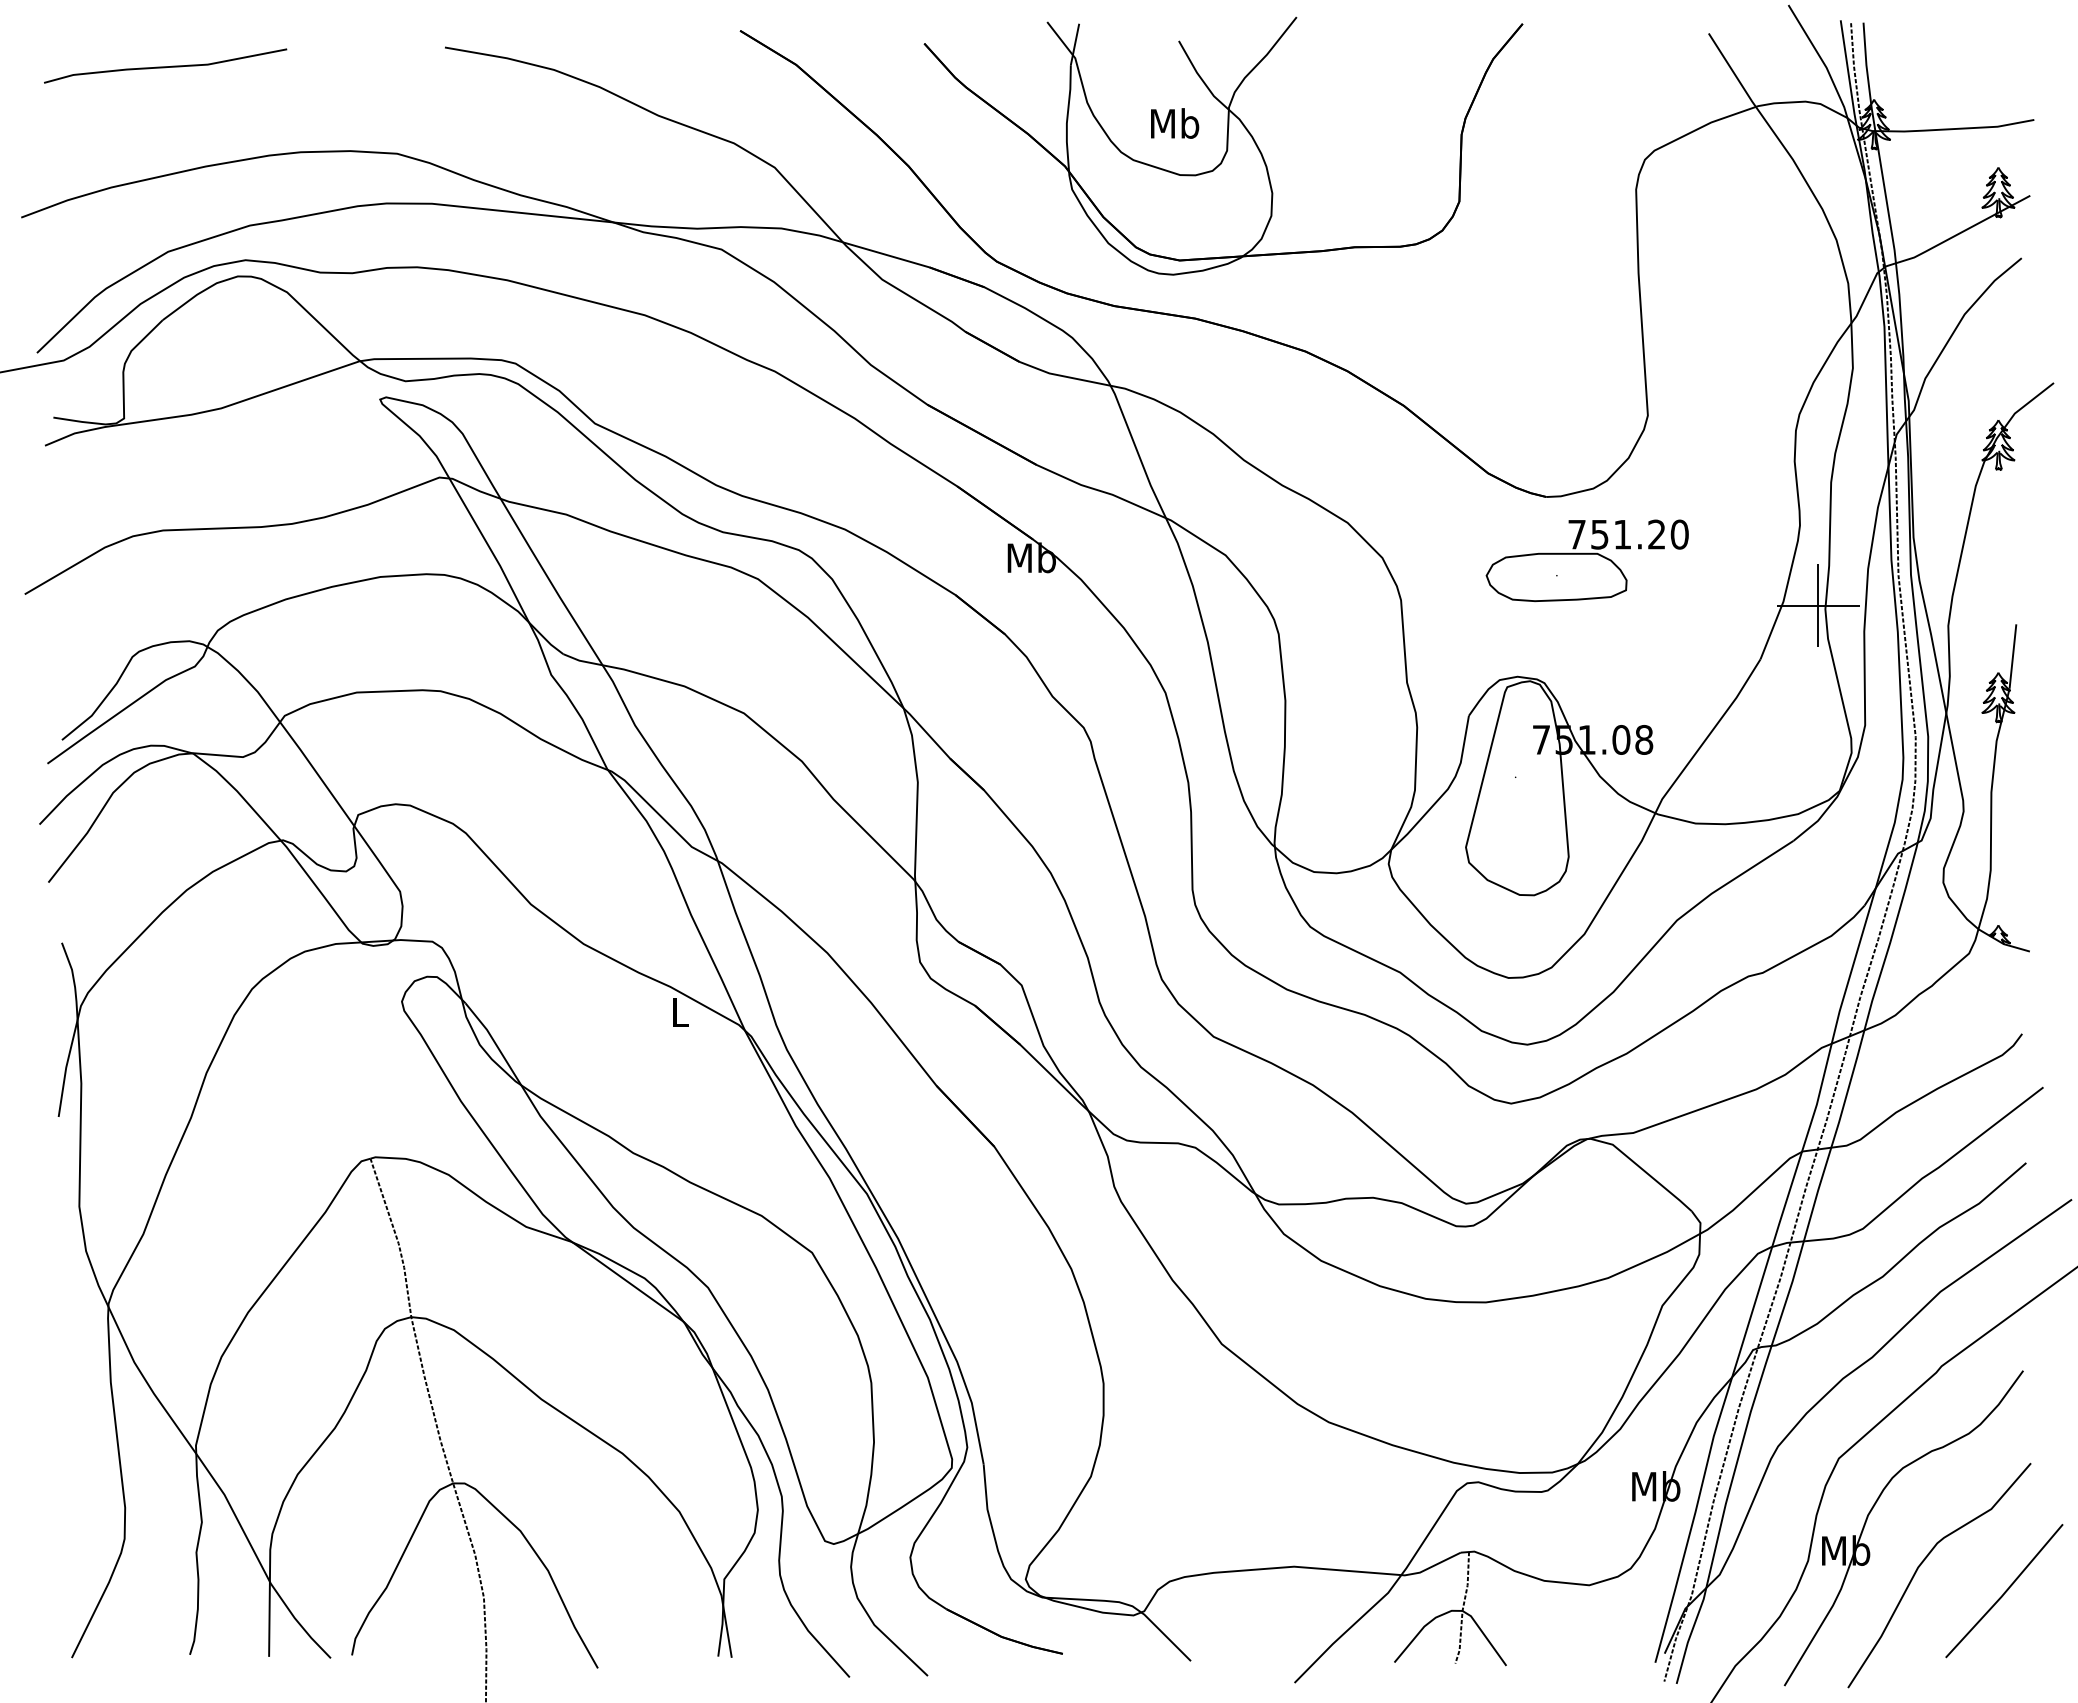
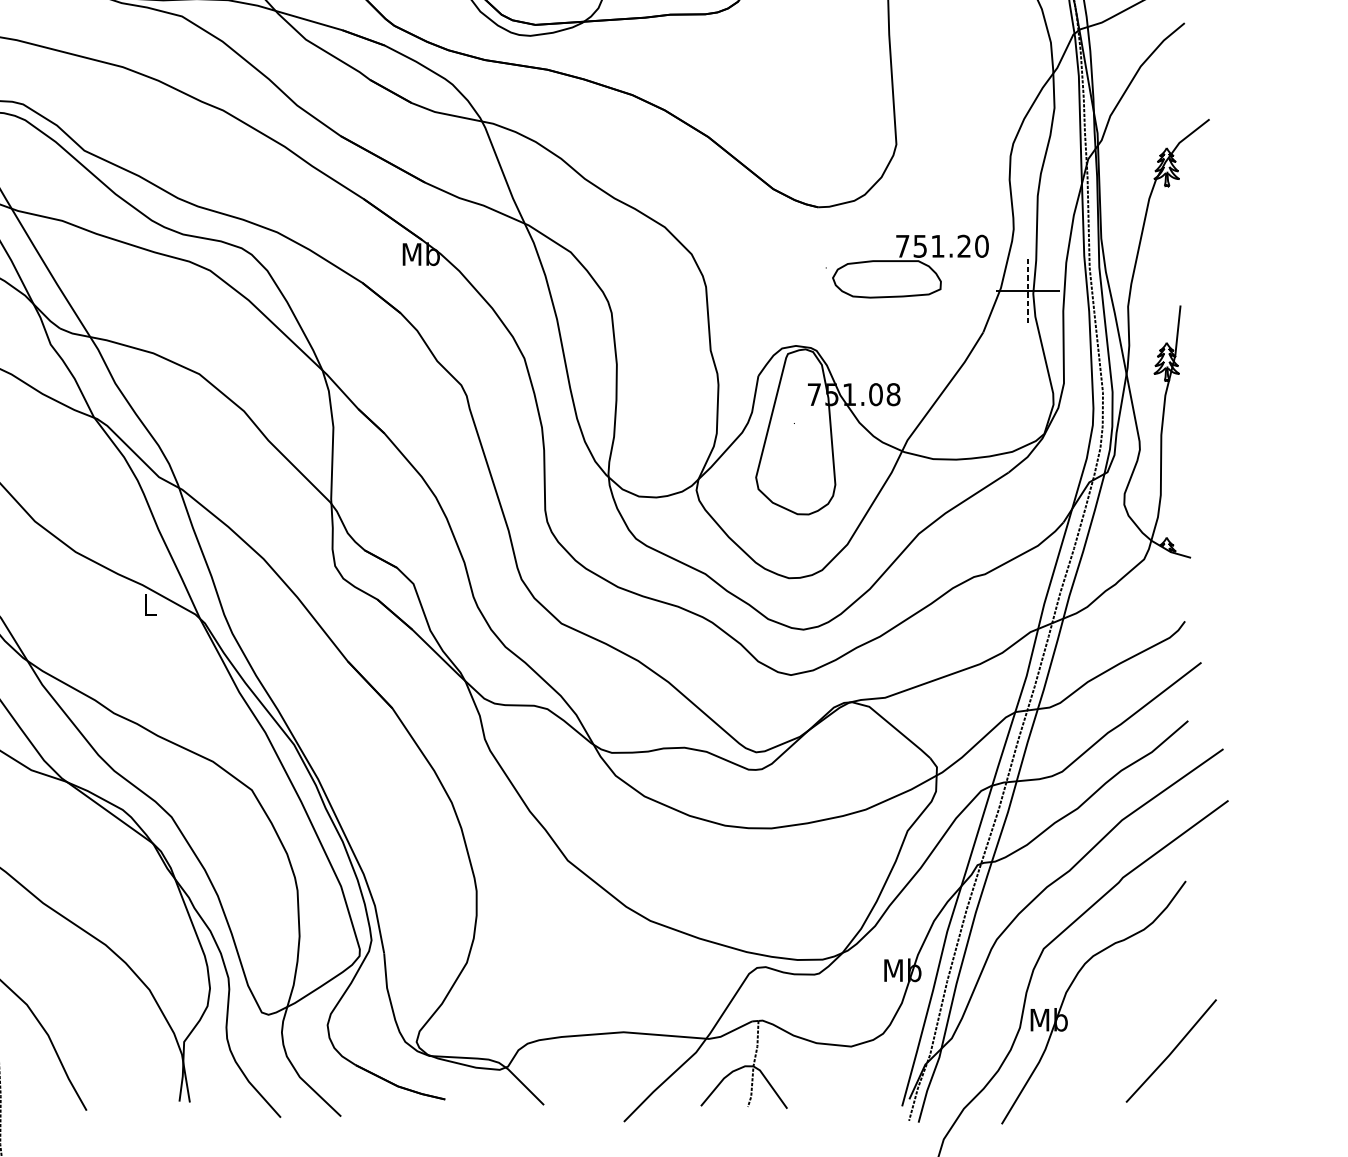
part: (1586, 560) -> (910, 266), moved
line: (1818, 605) -> (1027, 290), solid -> dashed
curve: (1924, 1561) -> (1109, 1028), removed

